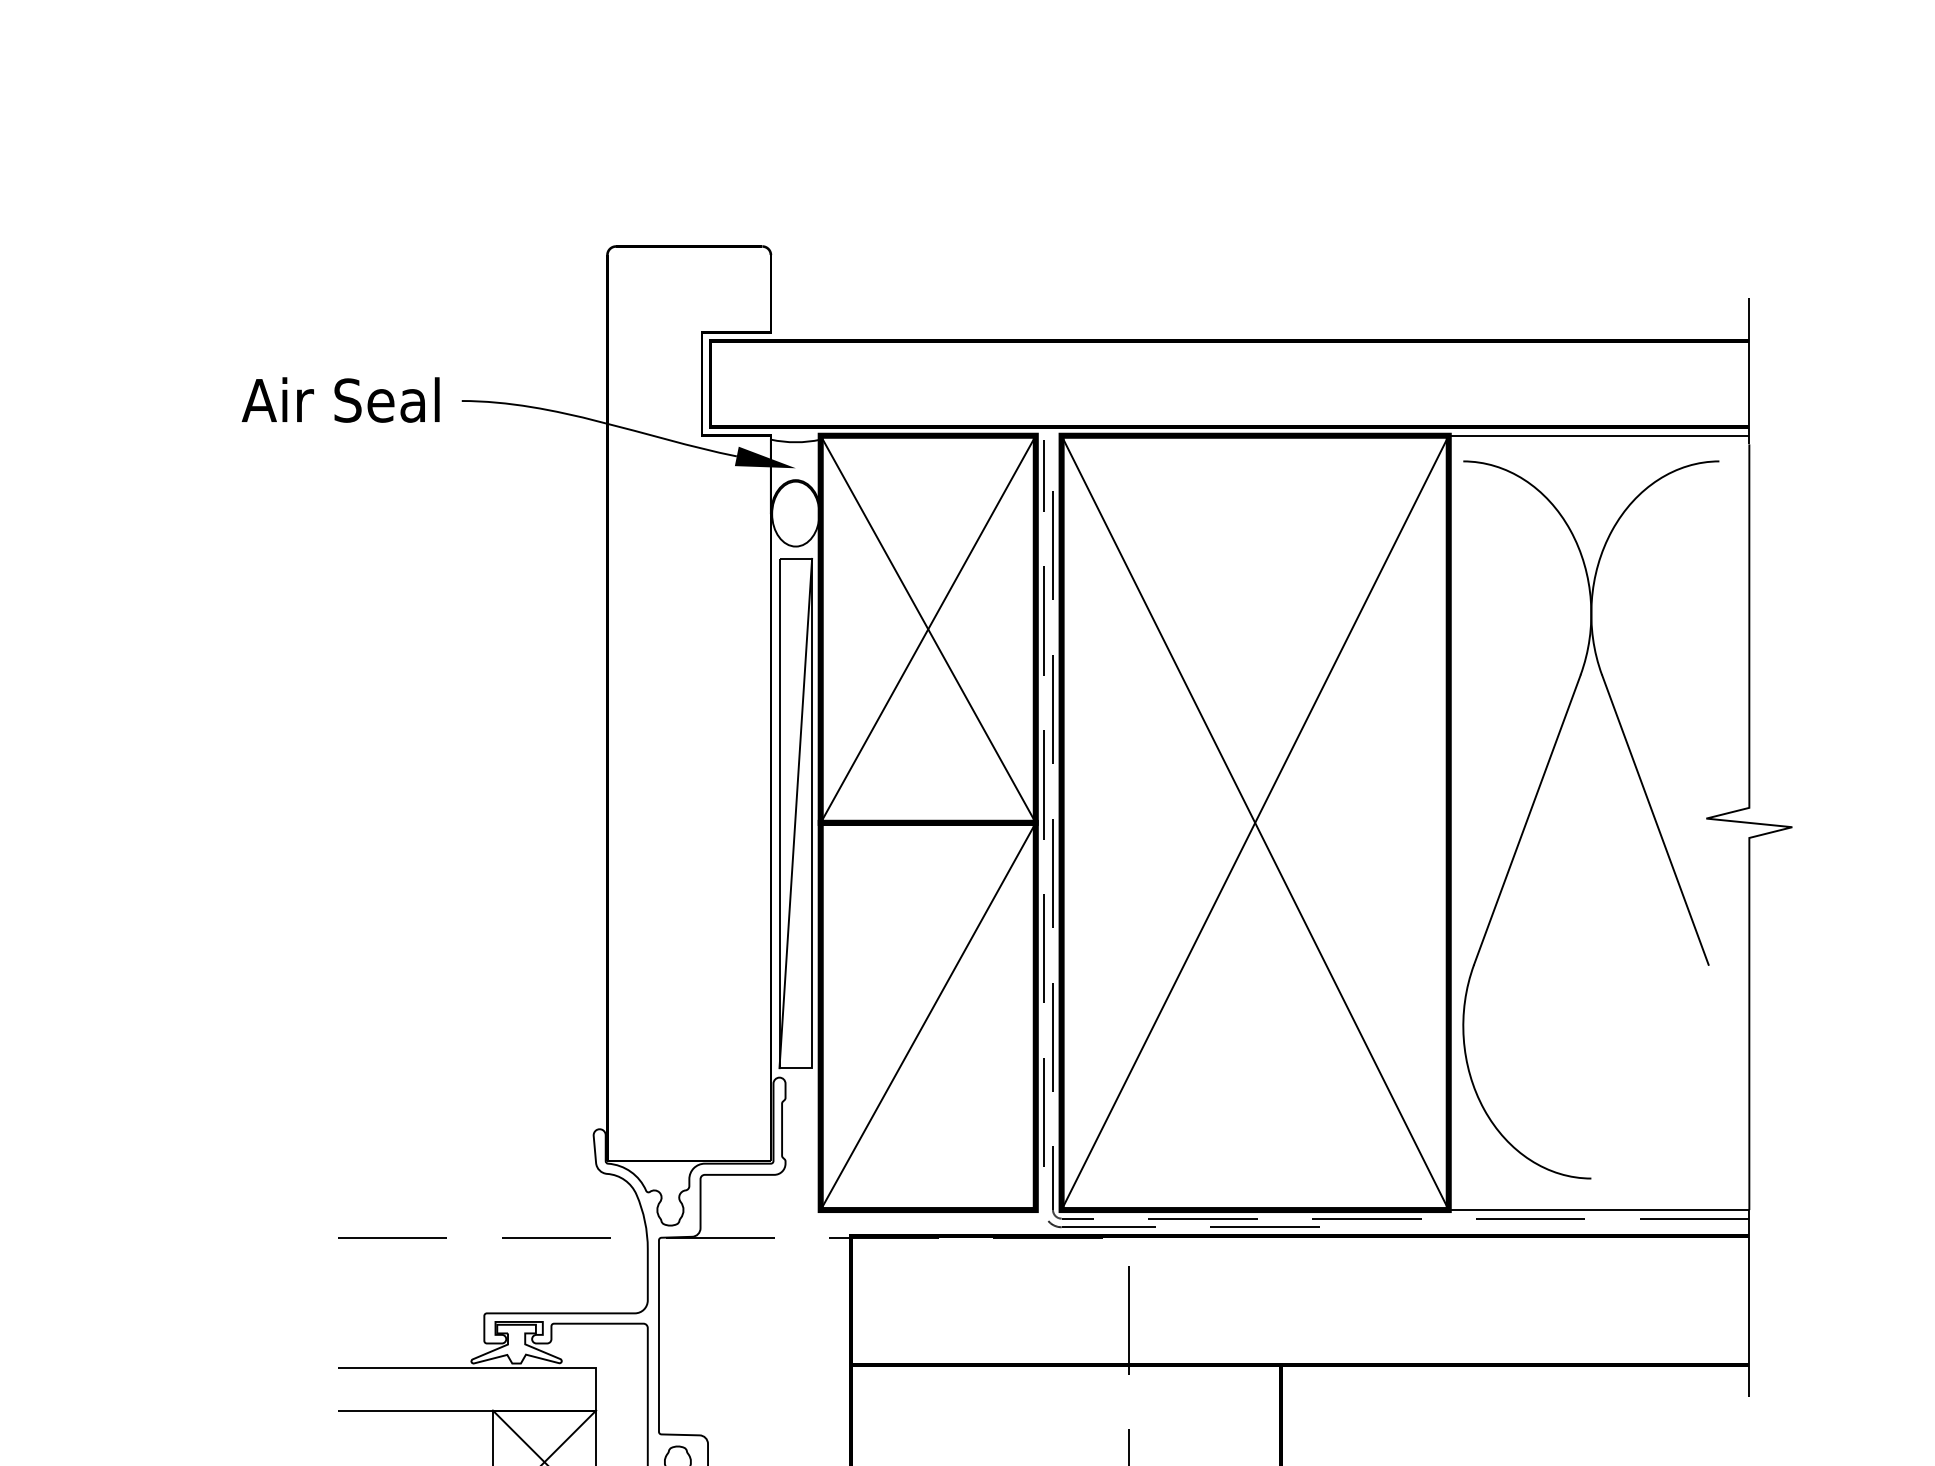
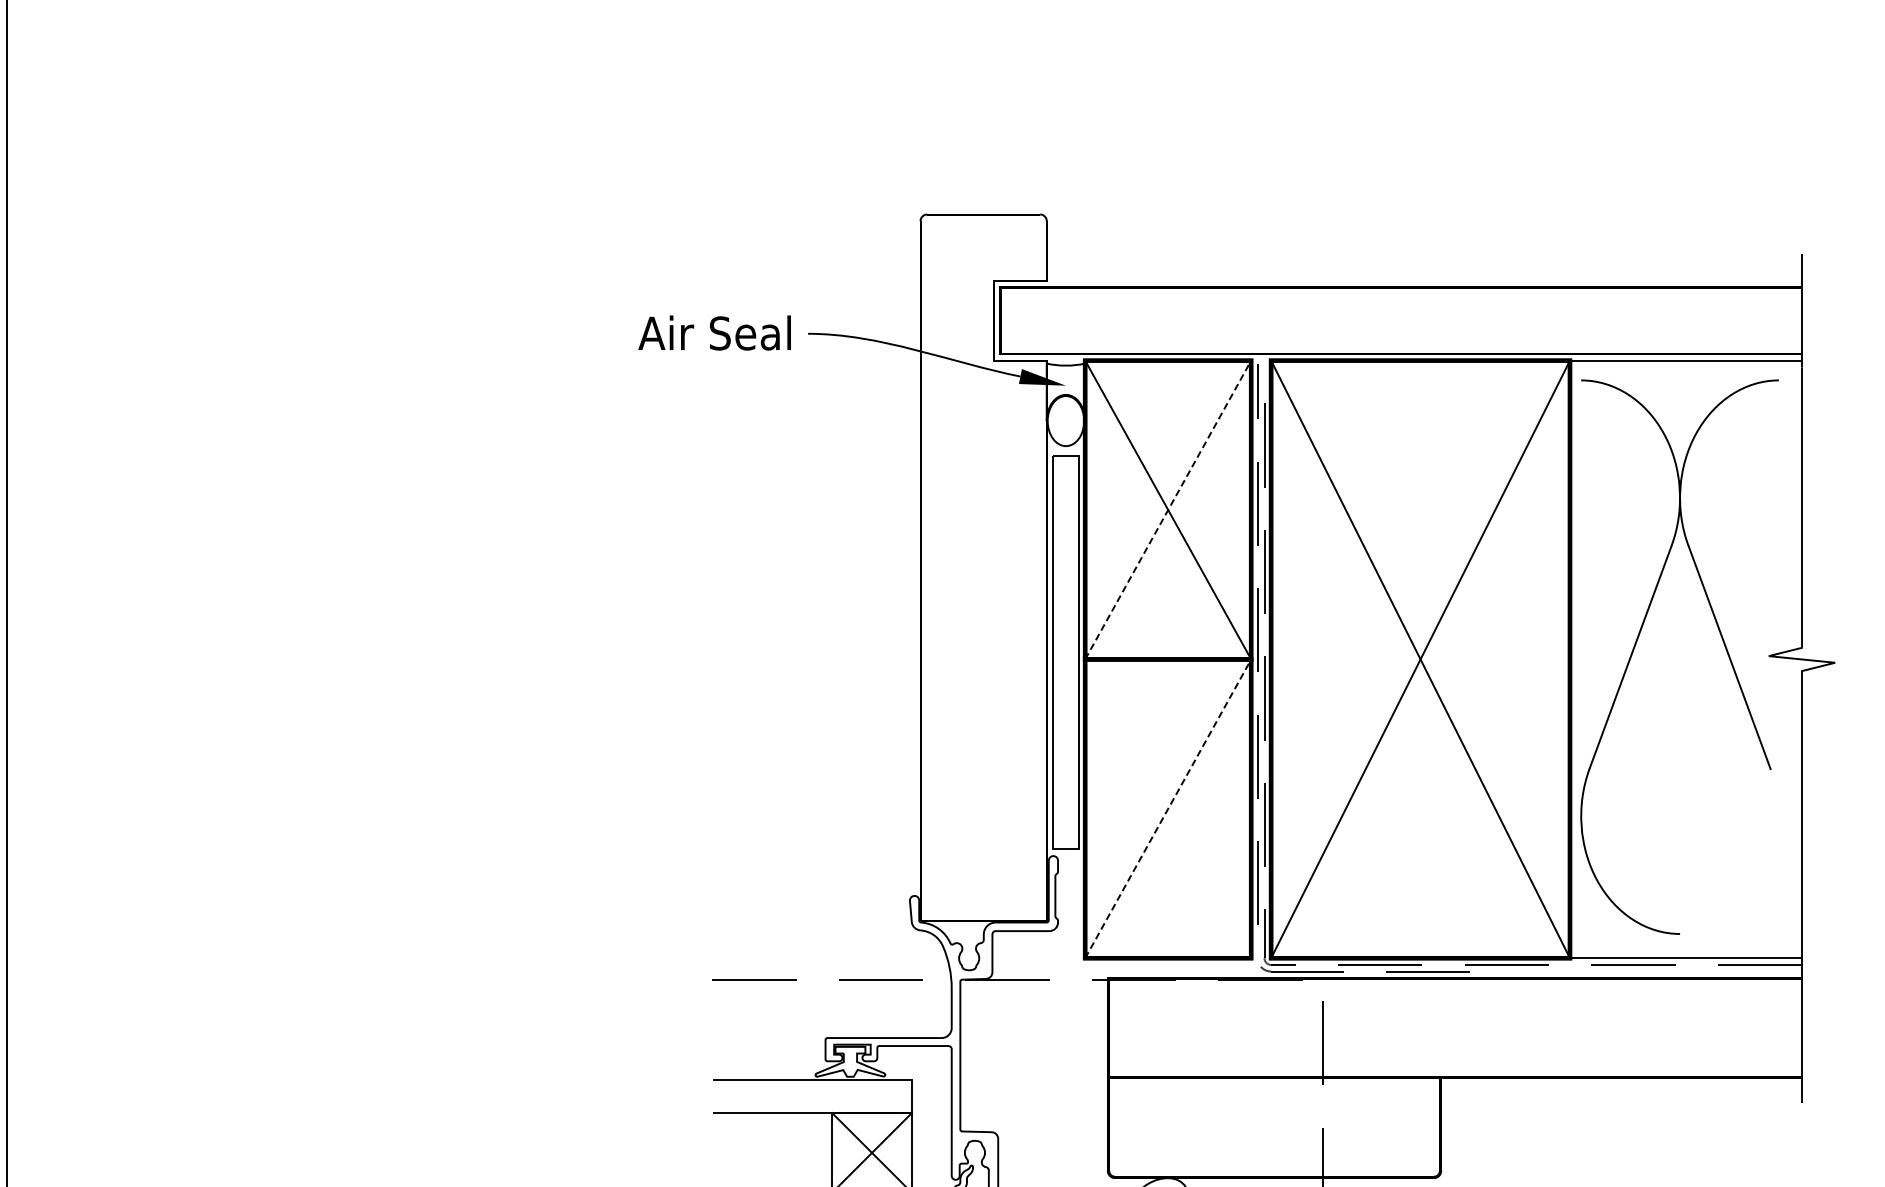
line: (928, 629) -> (1168, 510), solid -> dashed
line: (795, 812) -> (1065, 651), removed
line: (928, 1015) -> (1168, 808), solid -> dashed

